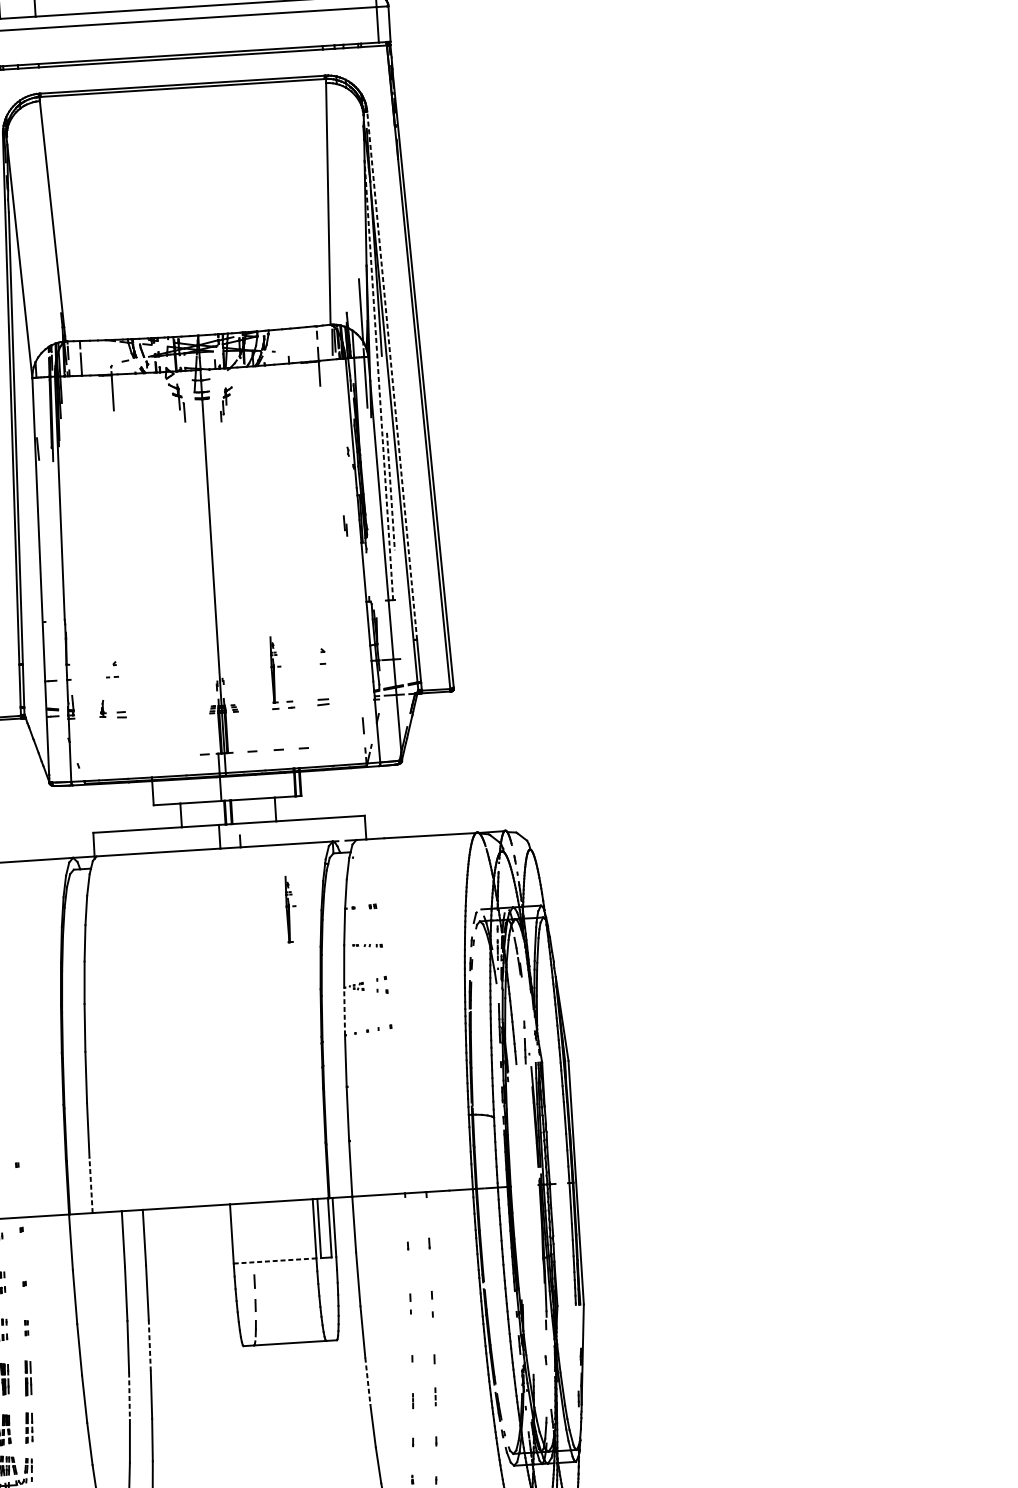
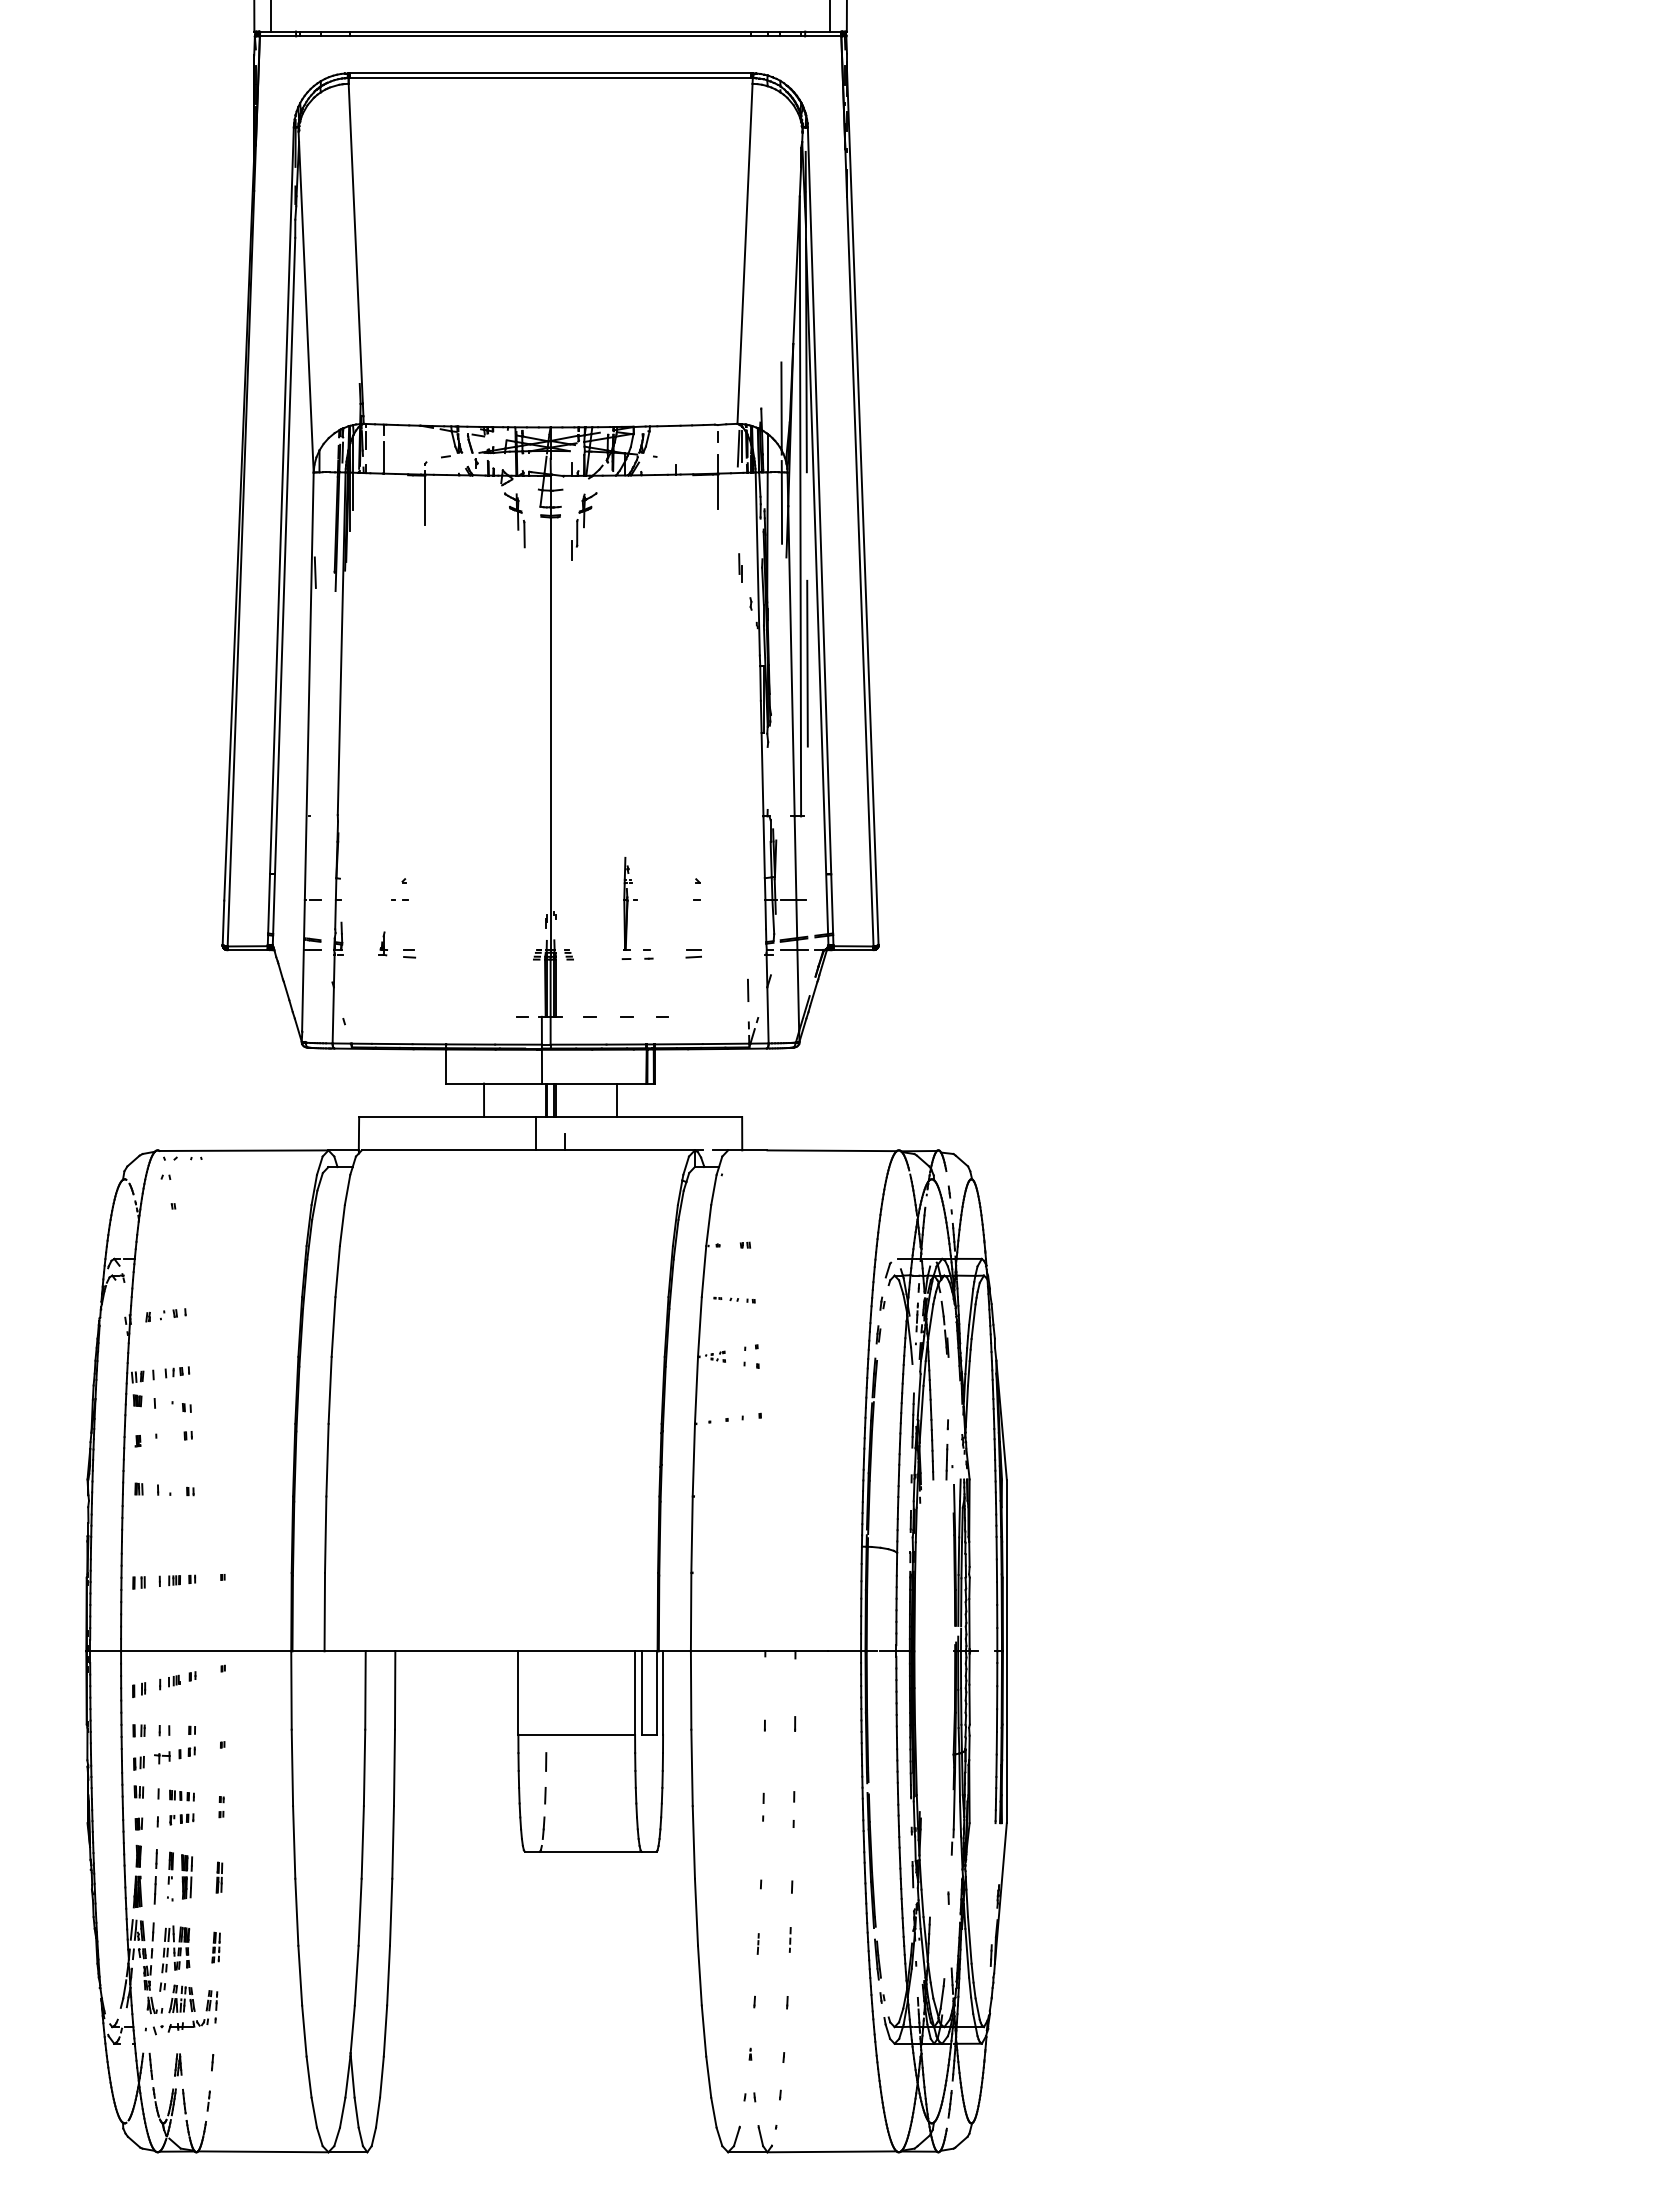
line: (392, 375) -> (819, 500), dashed -> solid
line: (378, 379) -> (800, 505), dashed -> solid
part: (226, 404) -> (584, 526), size x1.43
line: (390, 491) -> (807, 663), dashed -> solid
part: (345, 525) -> (740, 567), moved
part: (291, 908) -> (630, 1241), removed
line: (344, 1011) -> (696, 1390), dashed -> solid
line: (90, 1184) -> (324, 1611), dashed -> solid
line: (275, 1260) -> (577, 1734), dashed -> solid
line: (150, 1345) -> (393, 1842), dashed -> solid
part: (28, 1378) -> (219, 1877), size x0.62
line: (367, 1381) -> (696, 1912), dashed -> solid
line: (129, 1396) -> (360, 1912), dashed -> solid
part: (28, 1427) -> (215, 1947), size x0.71

